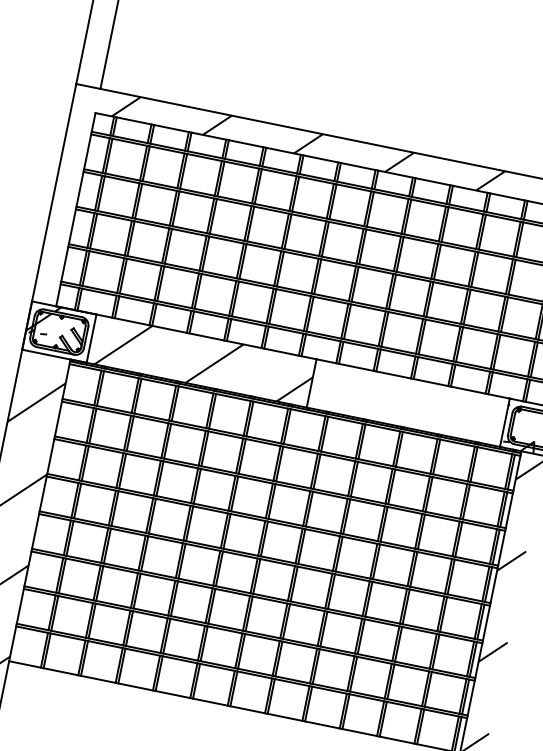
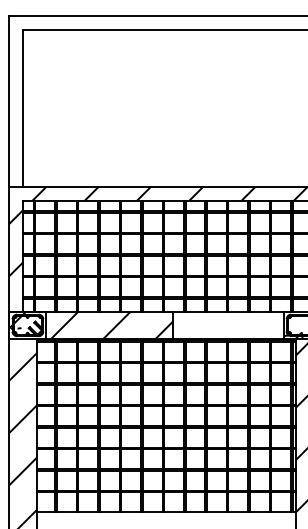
hatch: (68, 183) -> (16, 242), added

